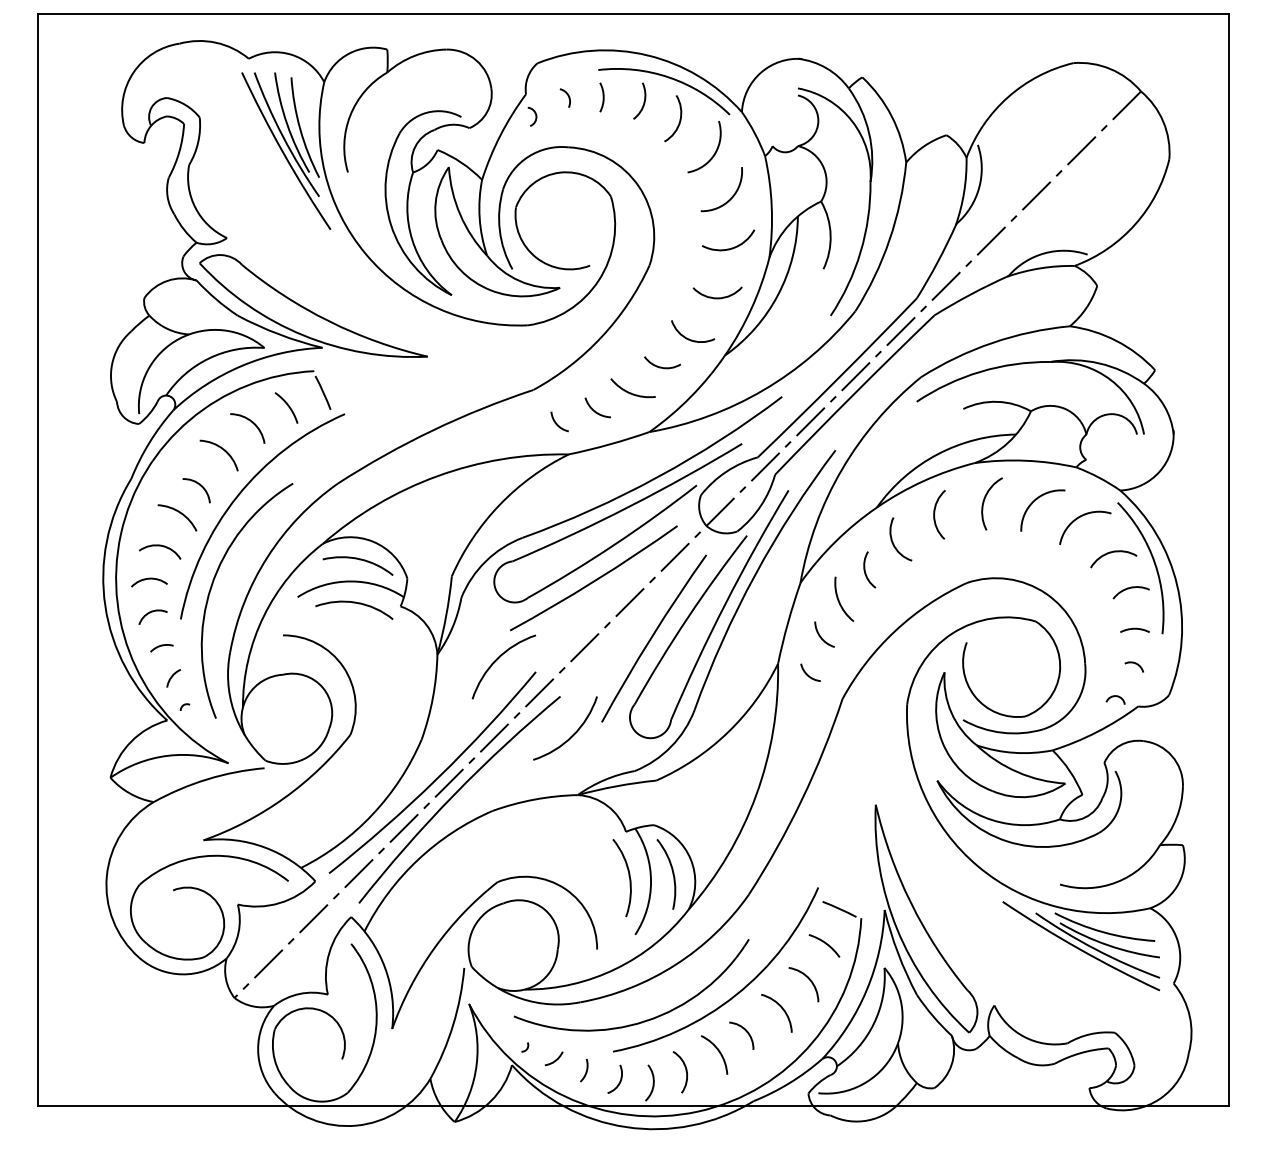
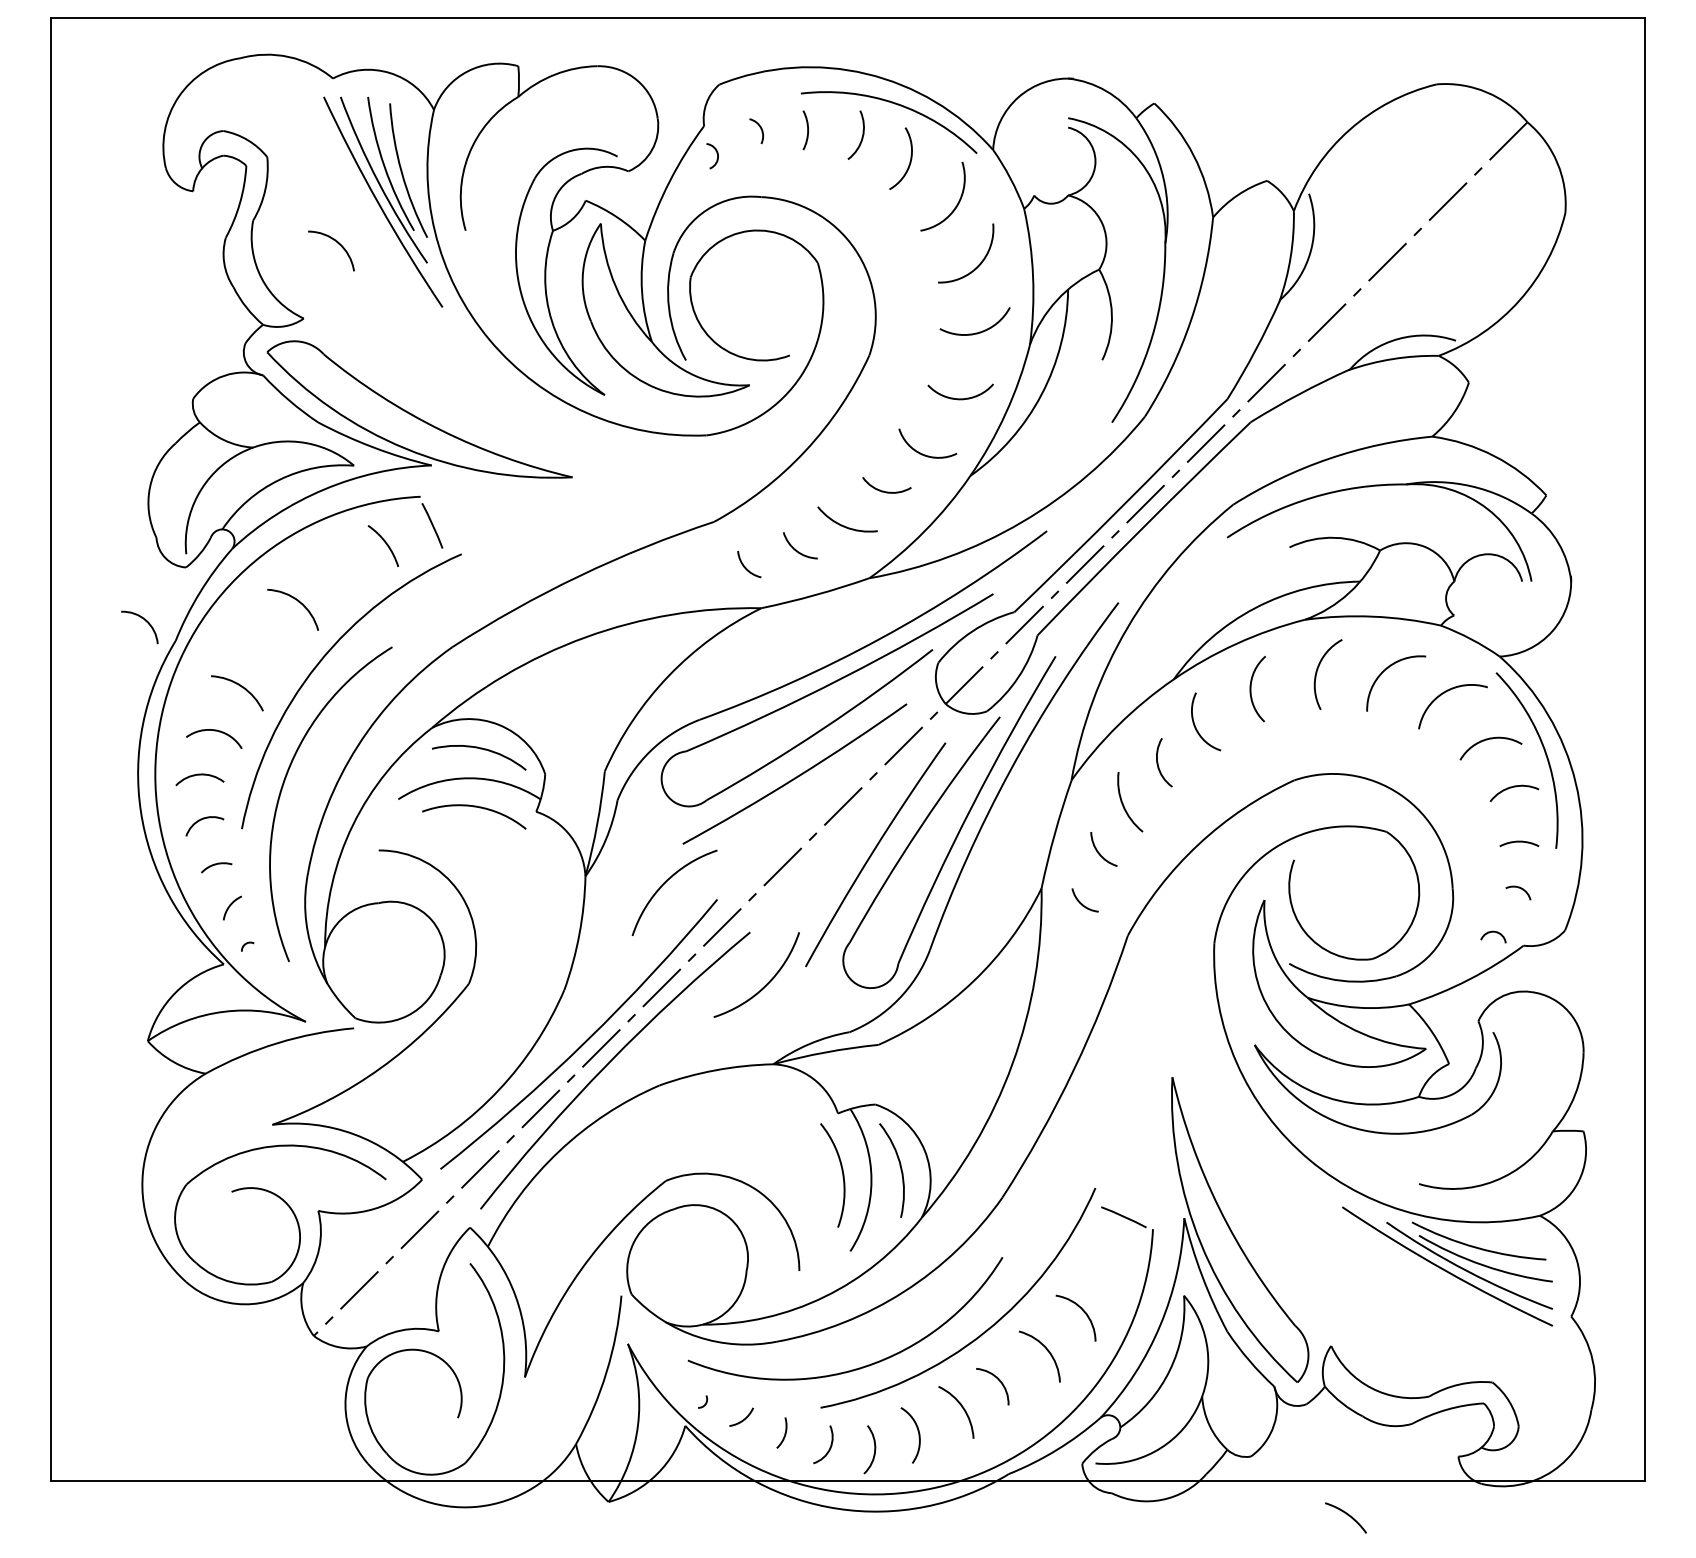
arc: (252, 423) -> (337, 244), moved
arc: (200, 486) -> (145, 621), moved
arc: (825, 944) -> (1347, 1516), moved

